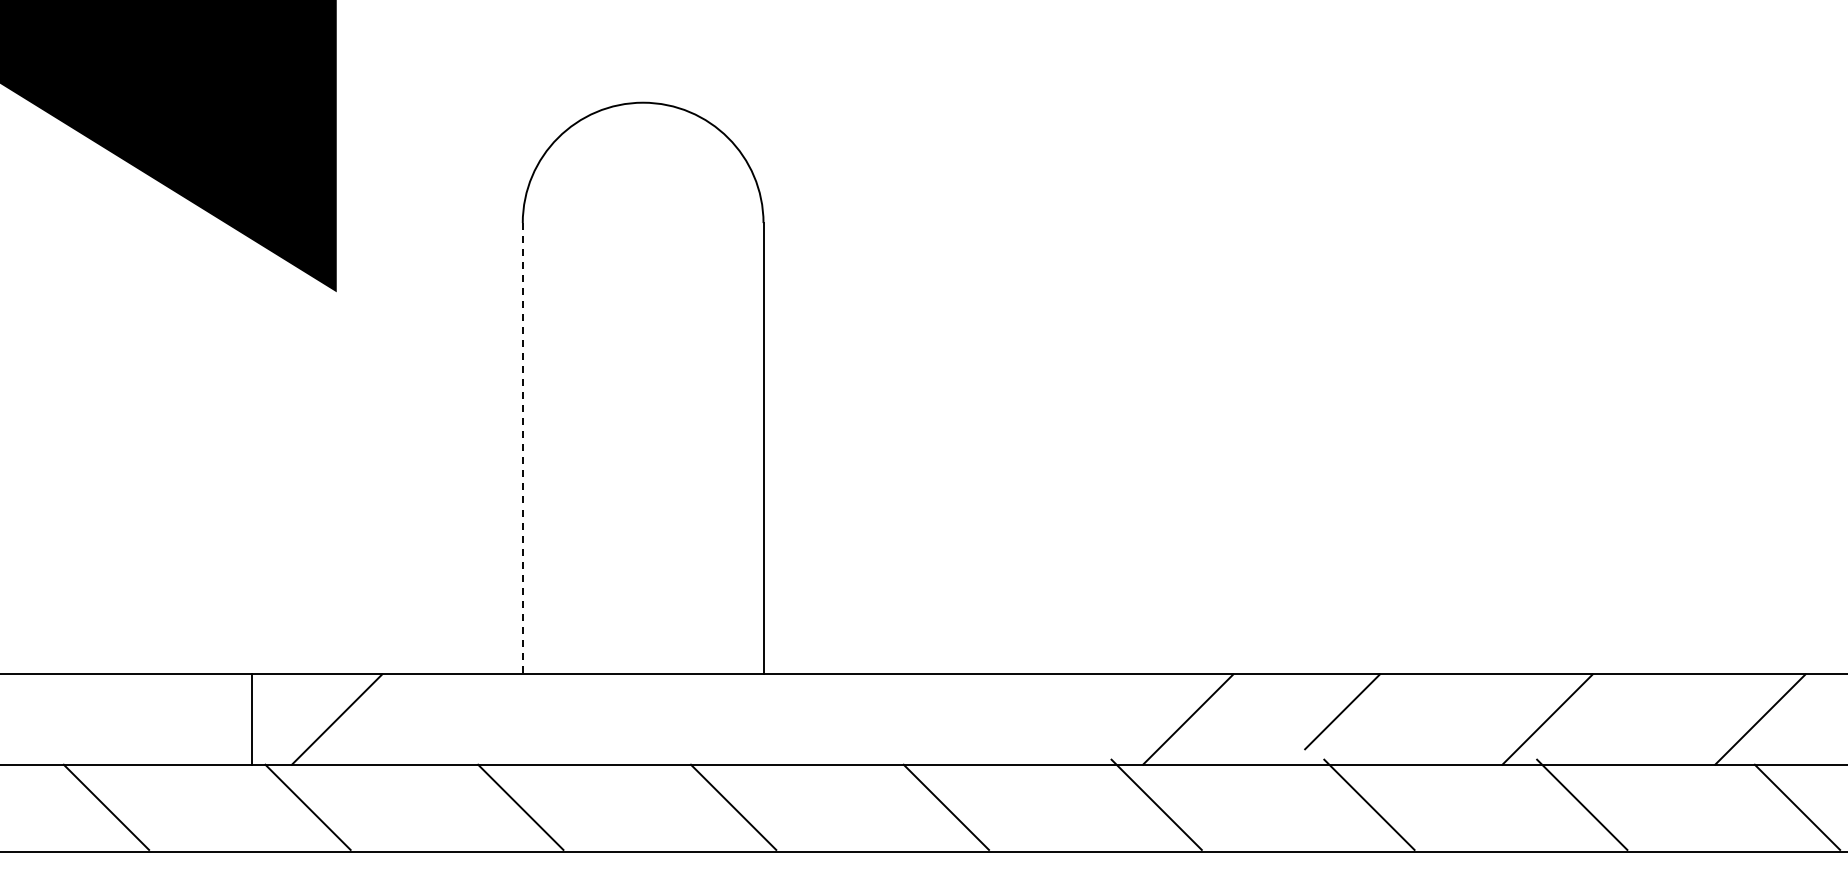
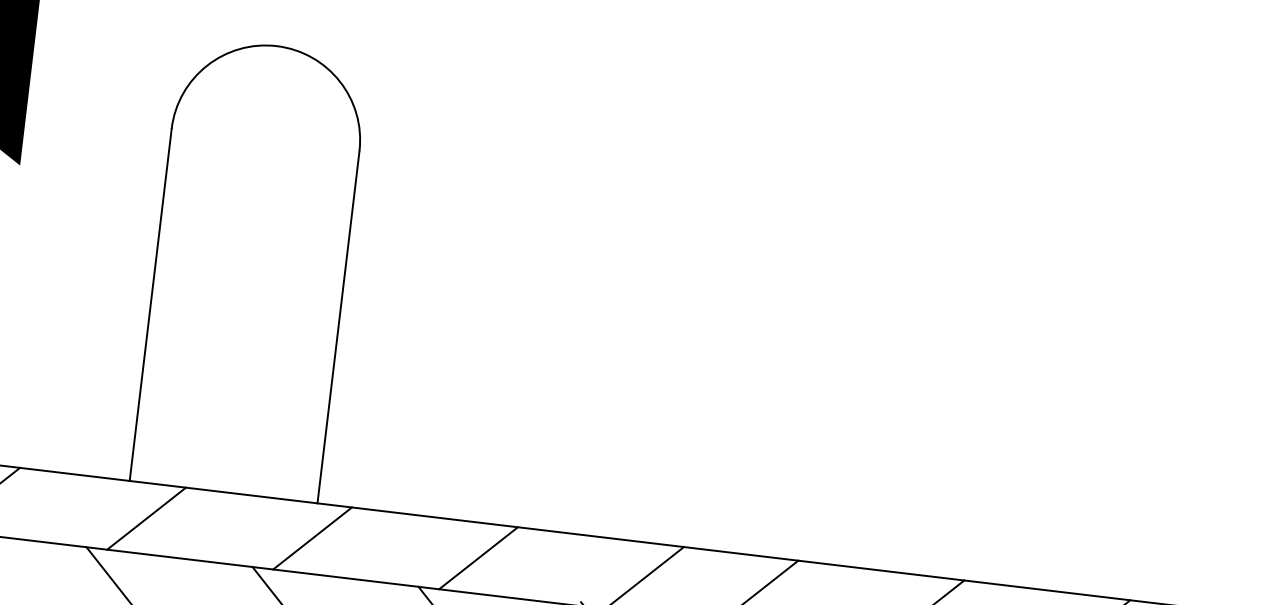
line: (522, 448) -> (150, 304), dashed -> solid
line: (549, 719) -> (146, 518), added
line: (762, 719) -> (312, 538), added
line: (975, 719) -> (478, 558), added

